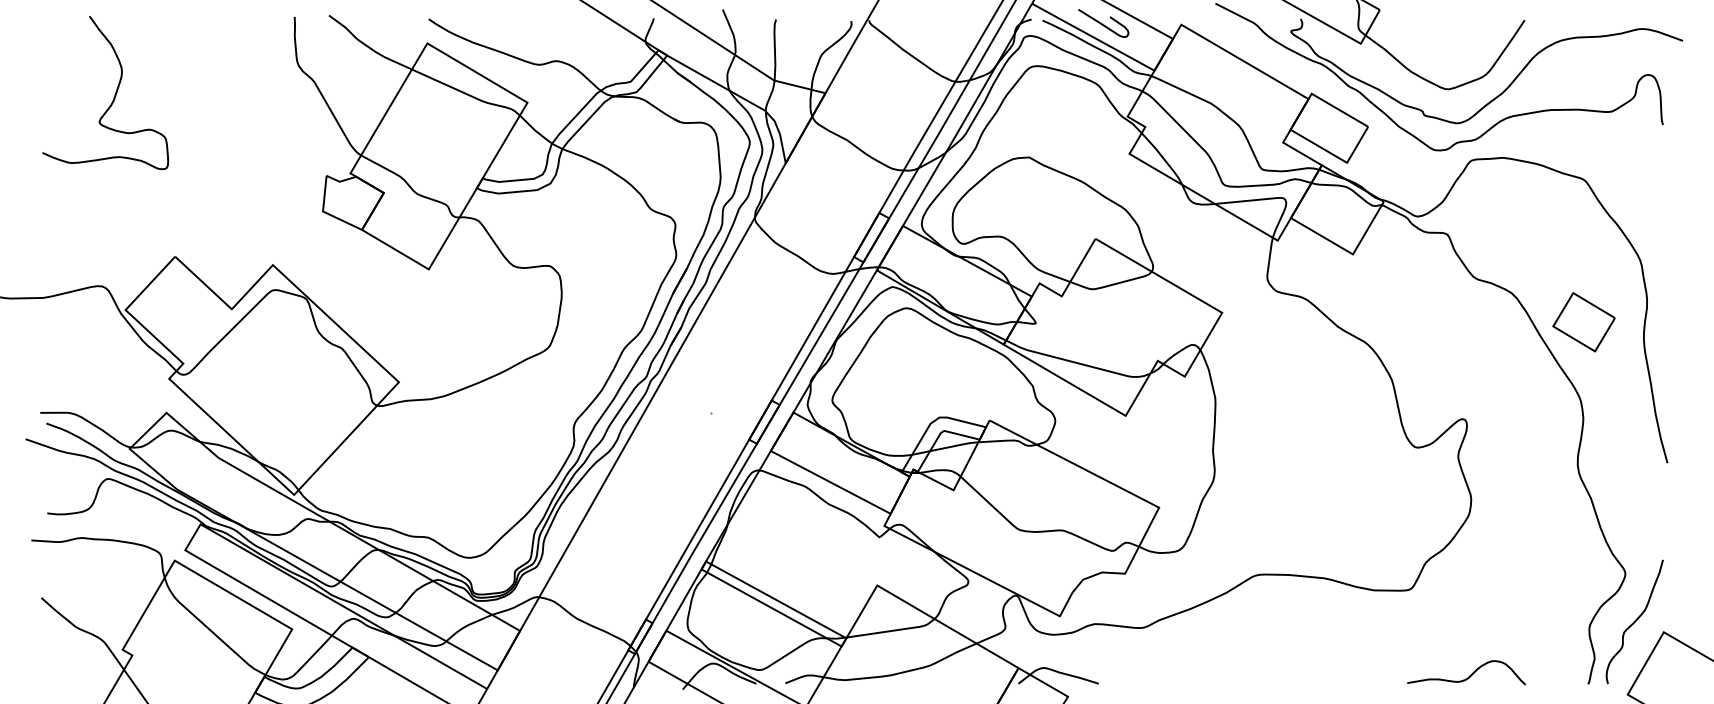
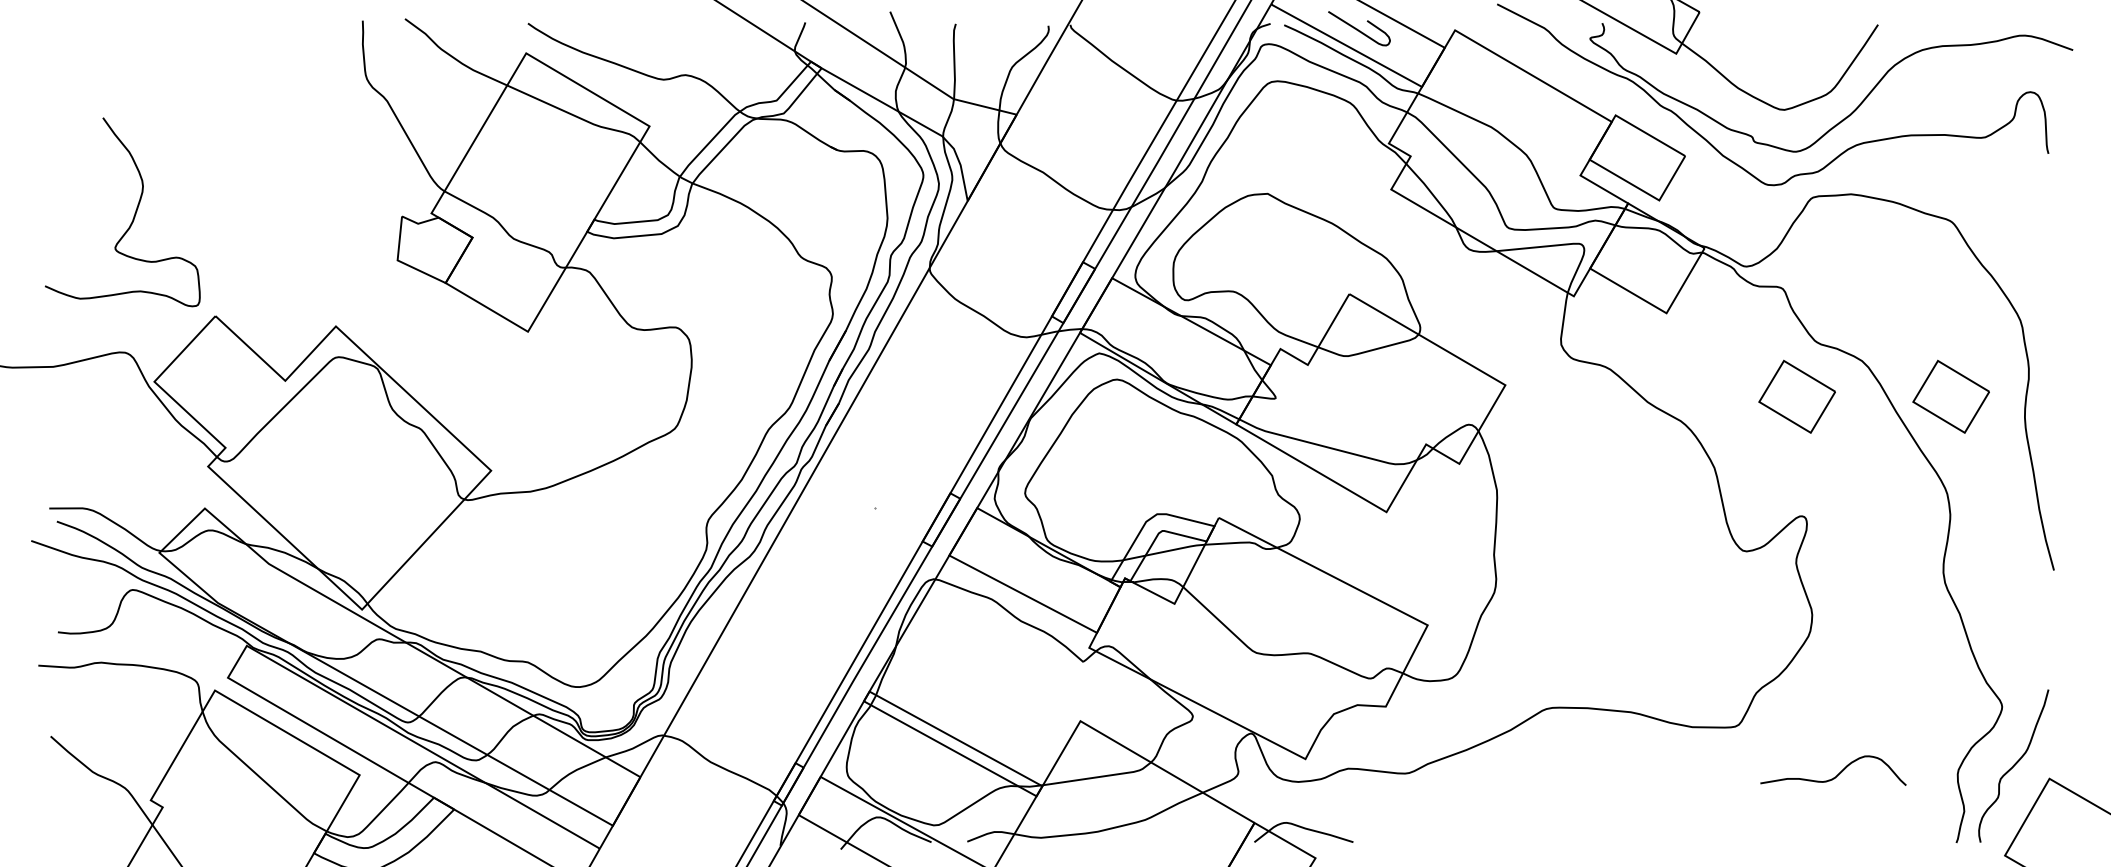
curve: (114, 96) -> (133, 216), moved
part: (1458, 321) -> (1796, 396), added
curve: (1469, 675) -> (1837, 774), moved

